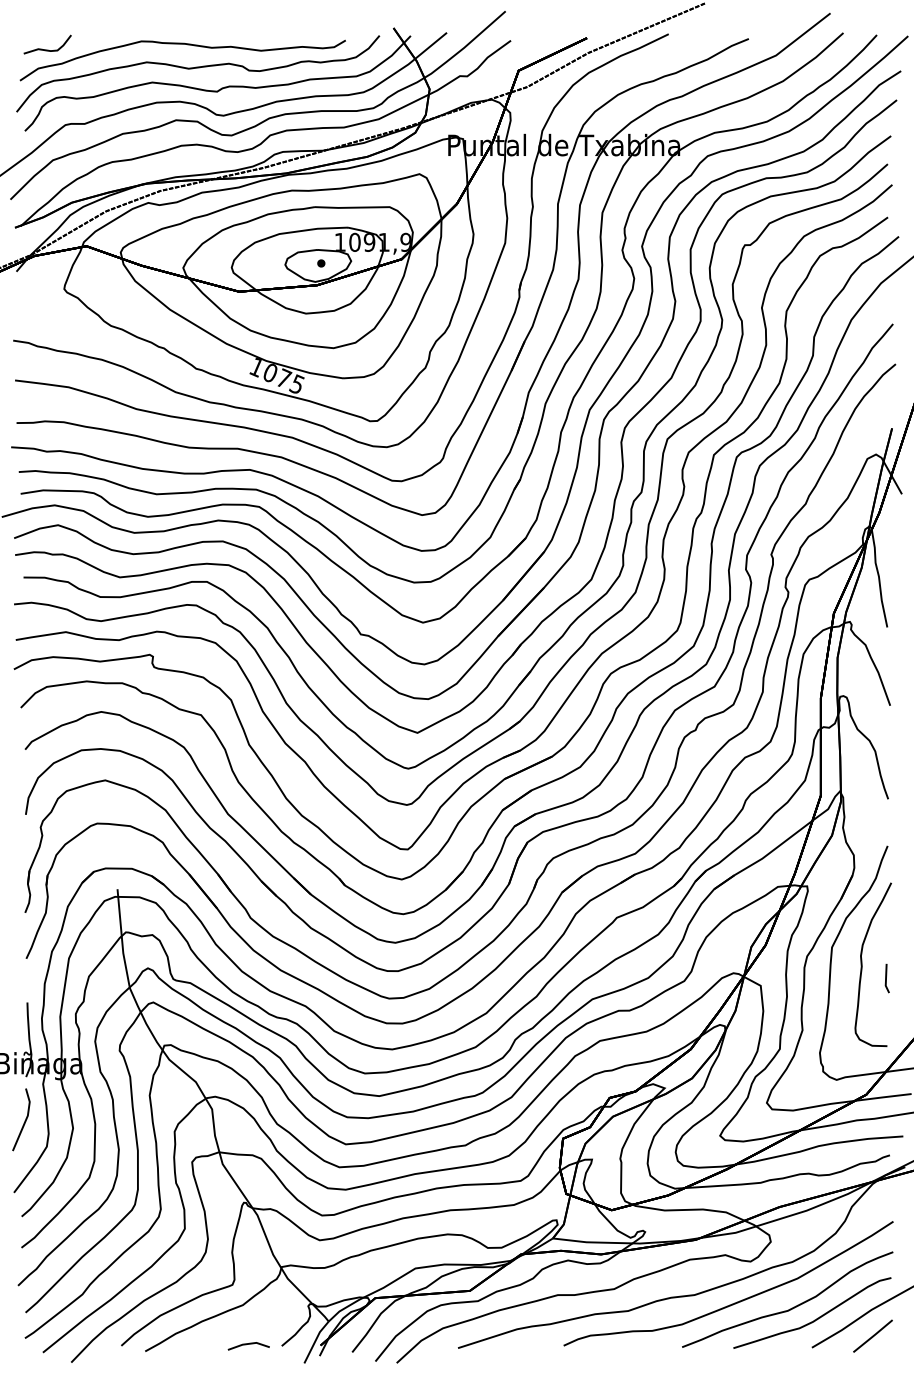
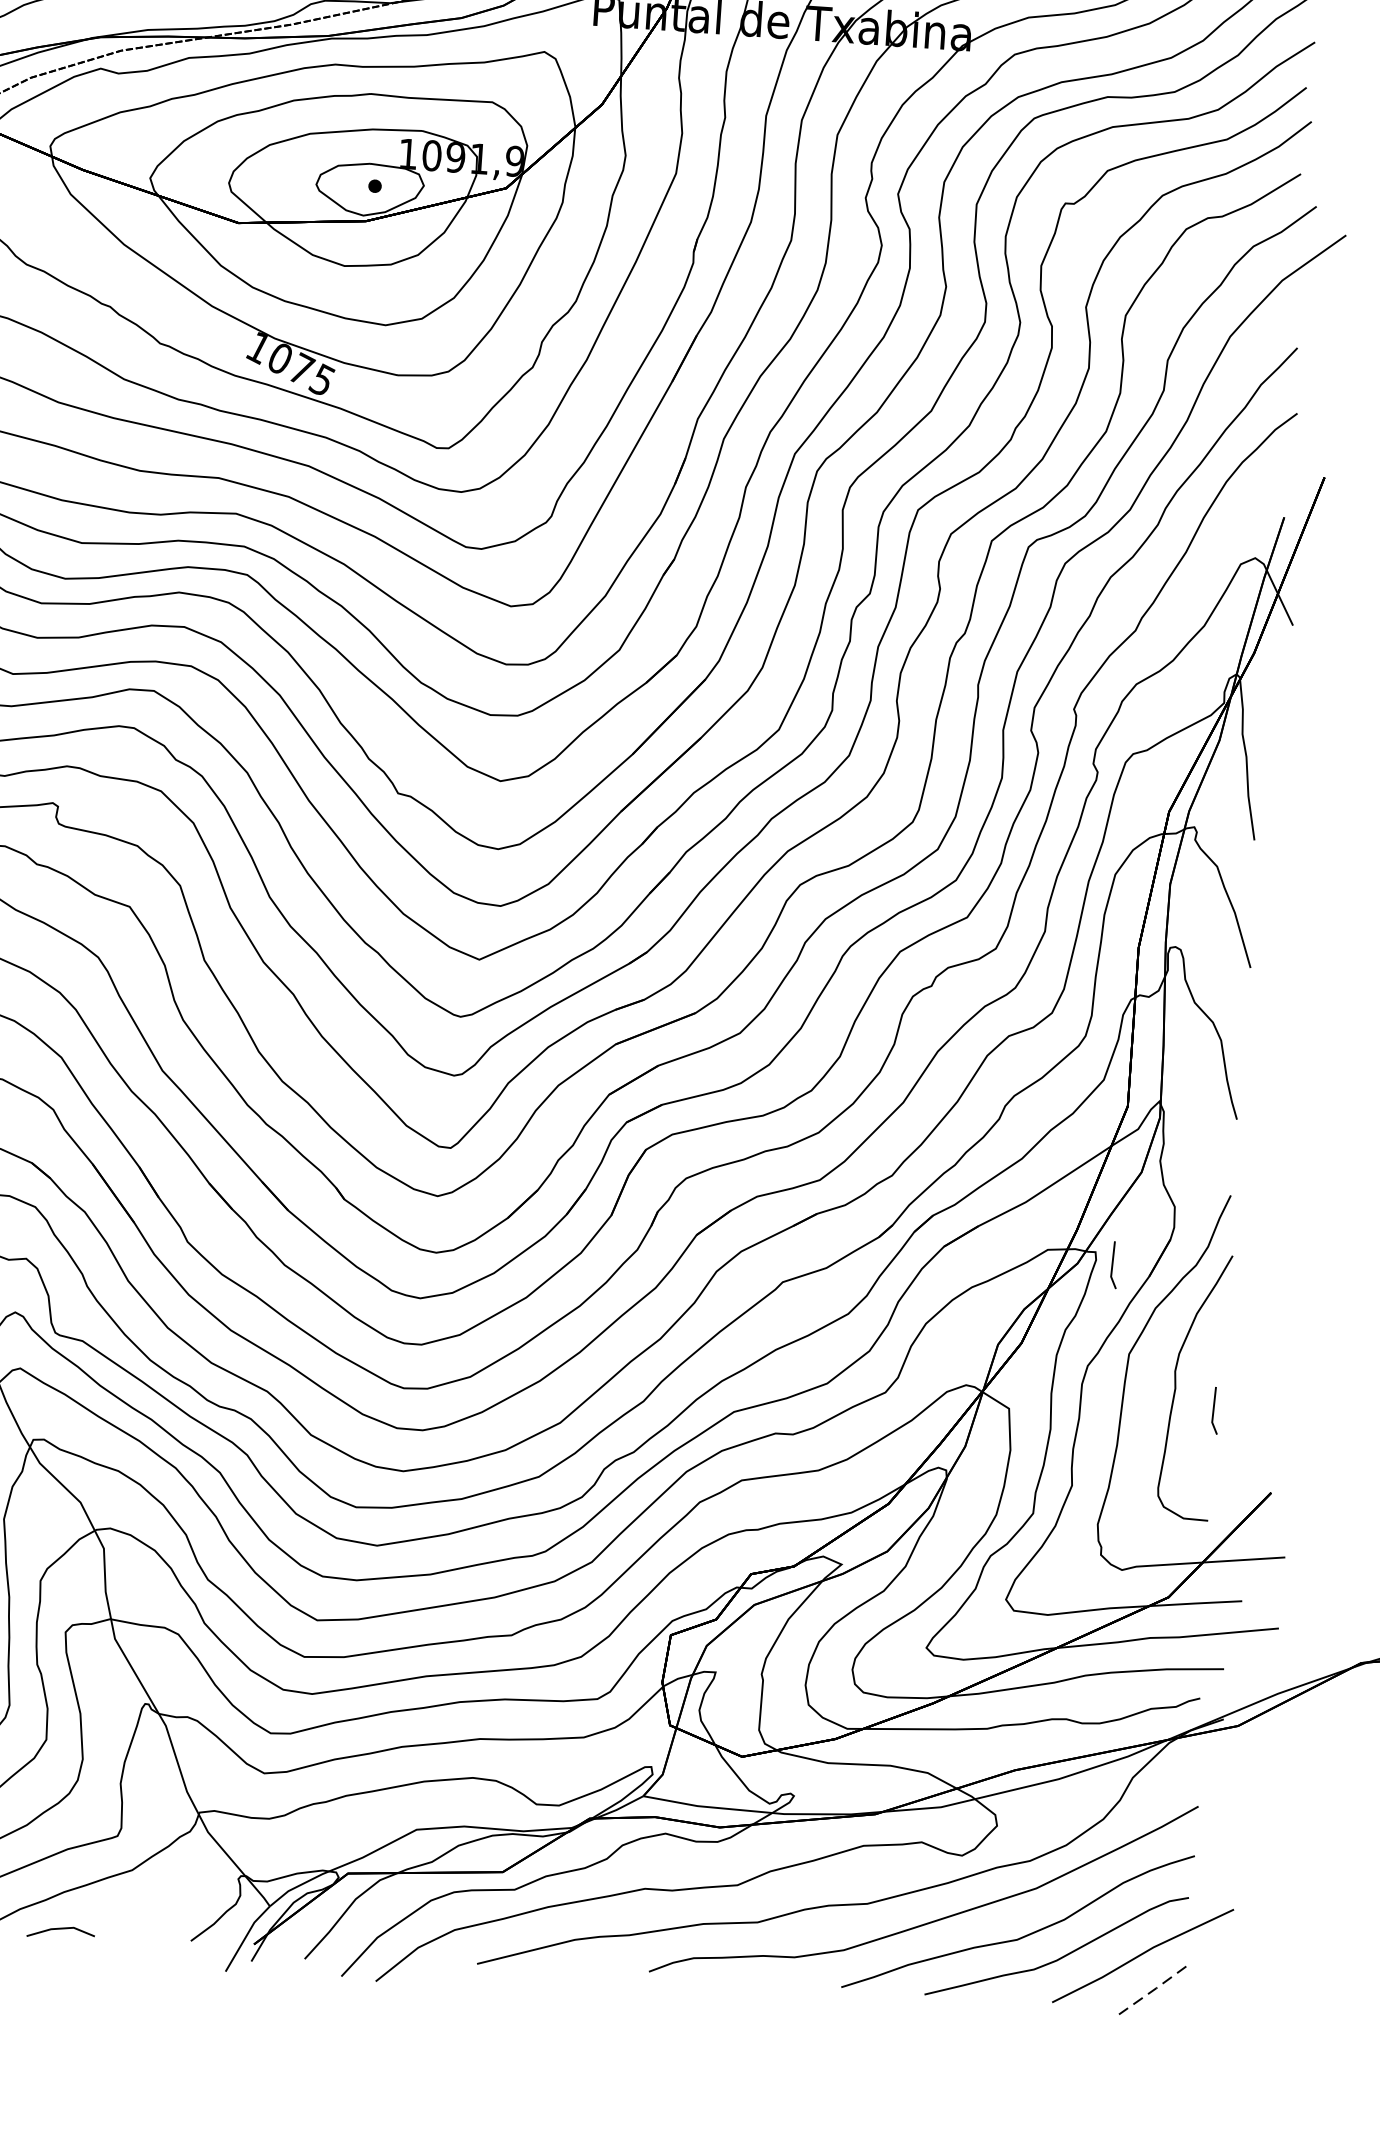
line: (818, 893) -> (1113, 1265), added
line: (873, 1336) -> (1153, 1990), solid -> dashed
line: (248, 1344) -> (60, 1929), moved

